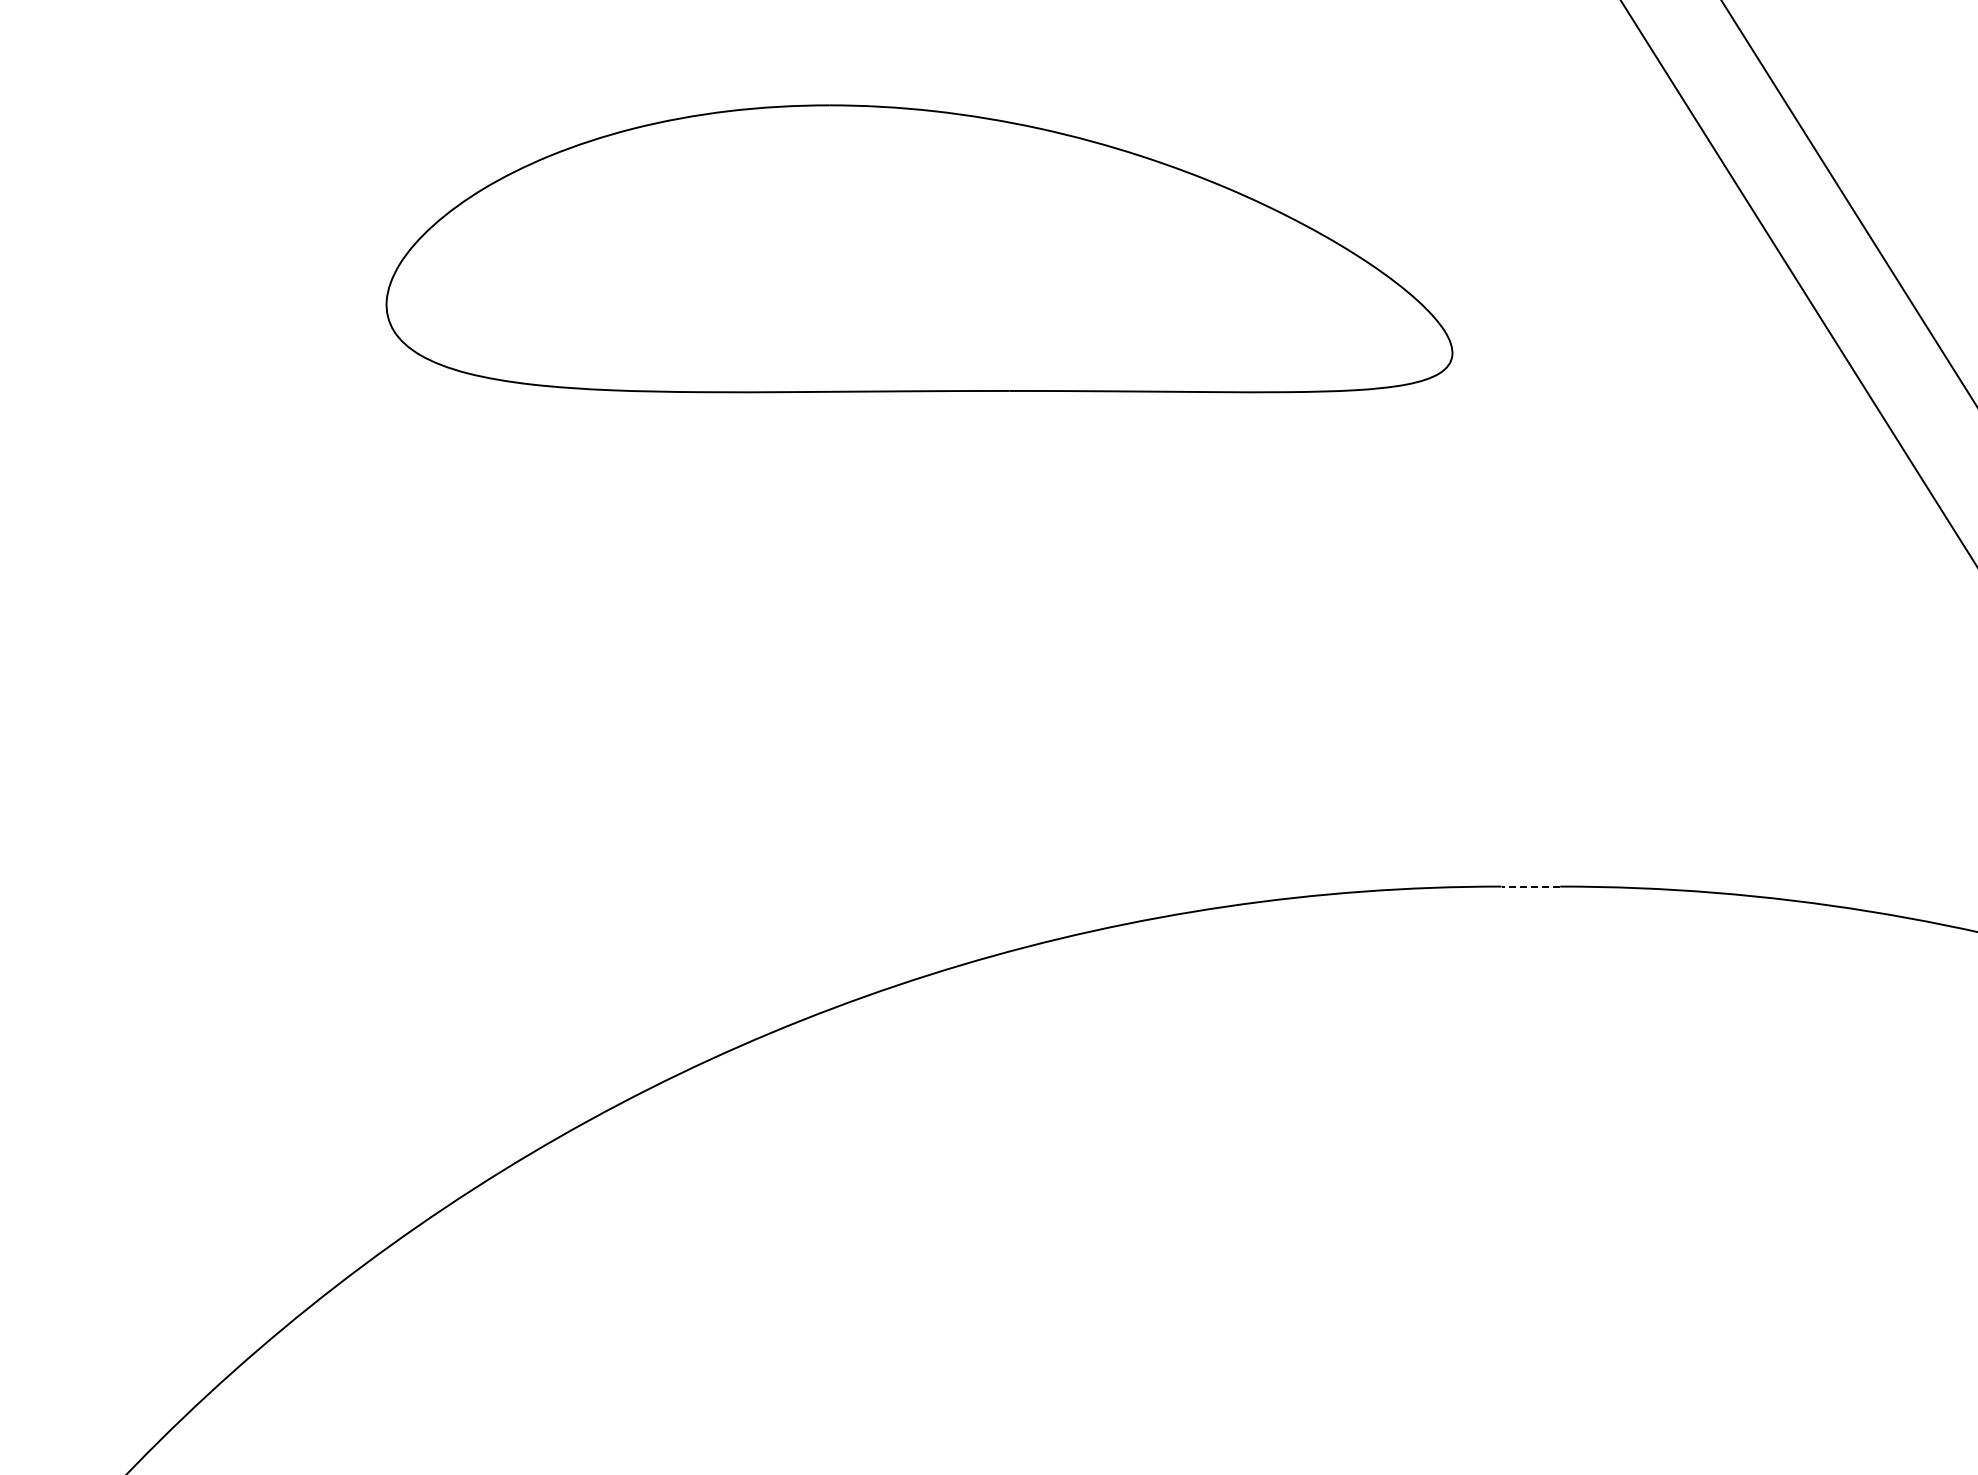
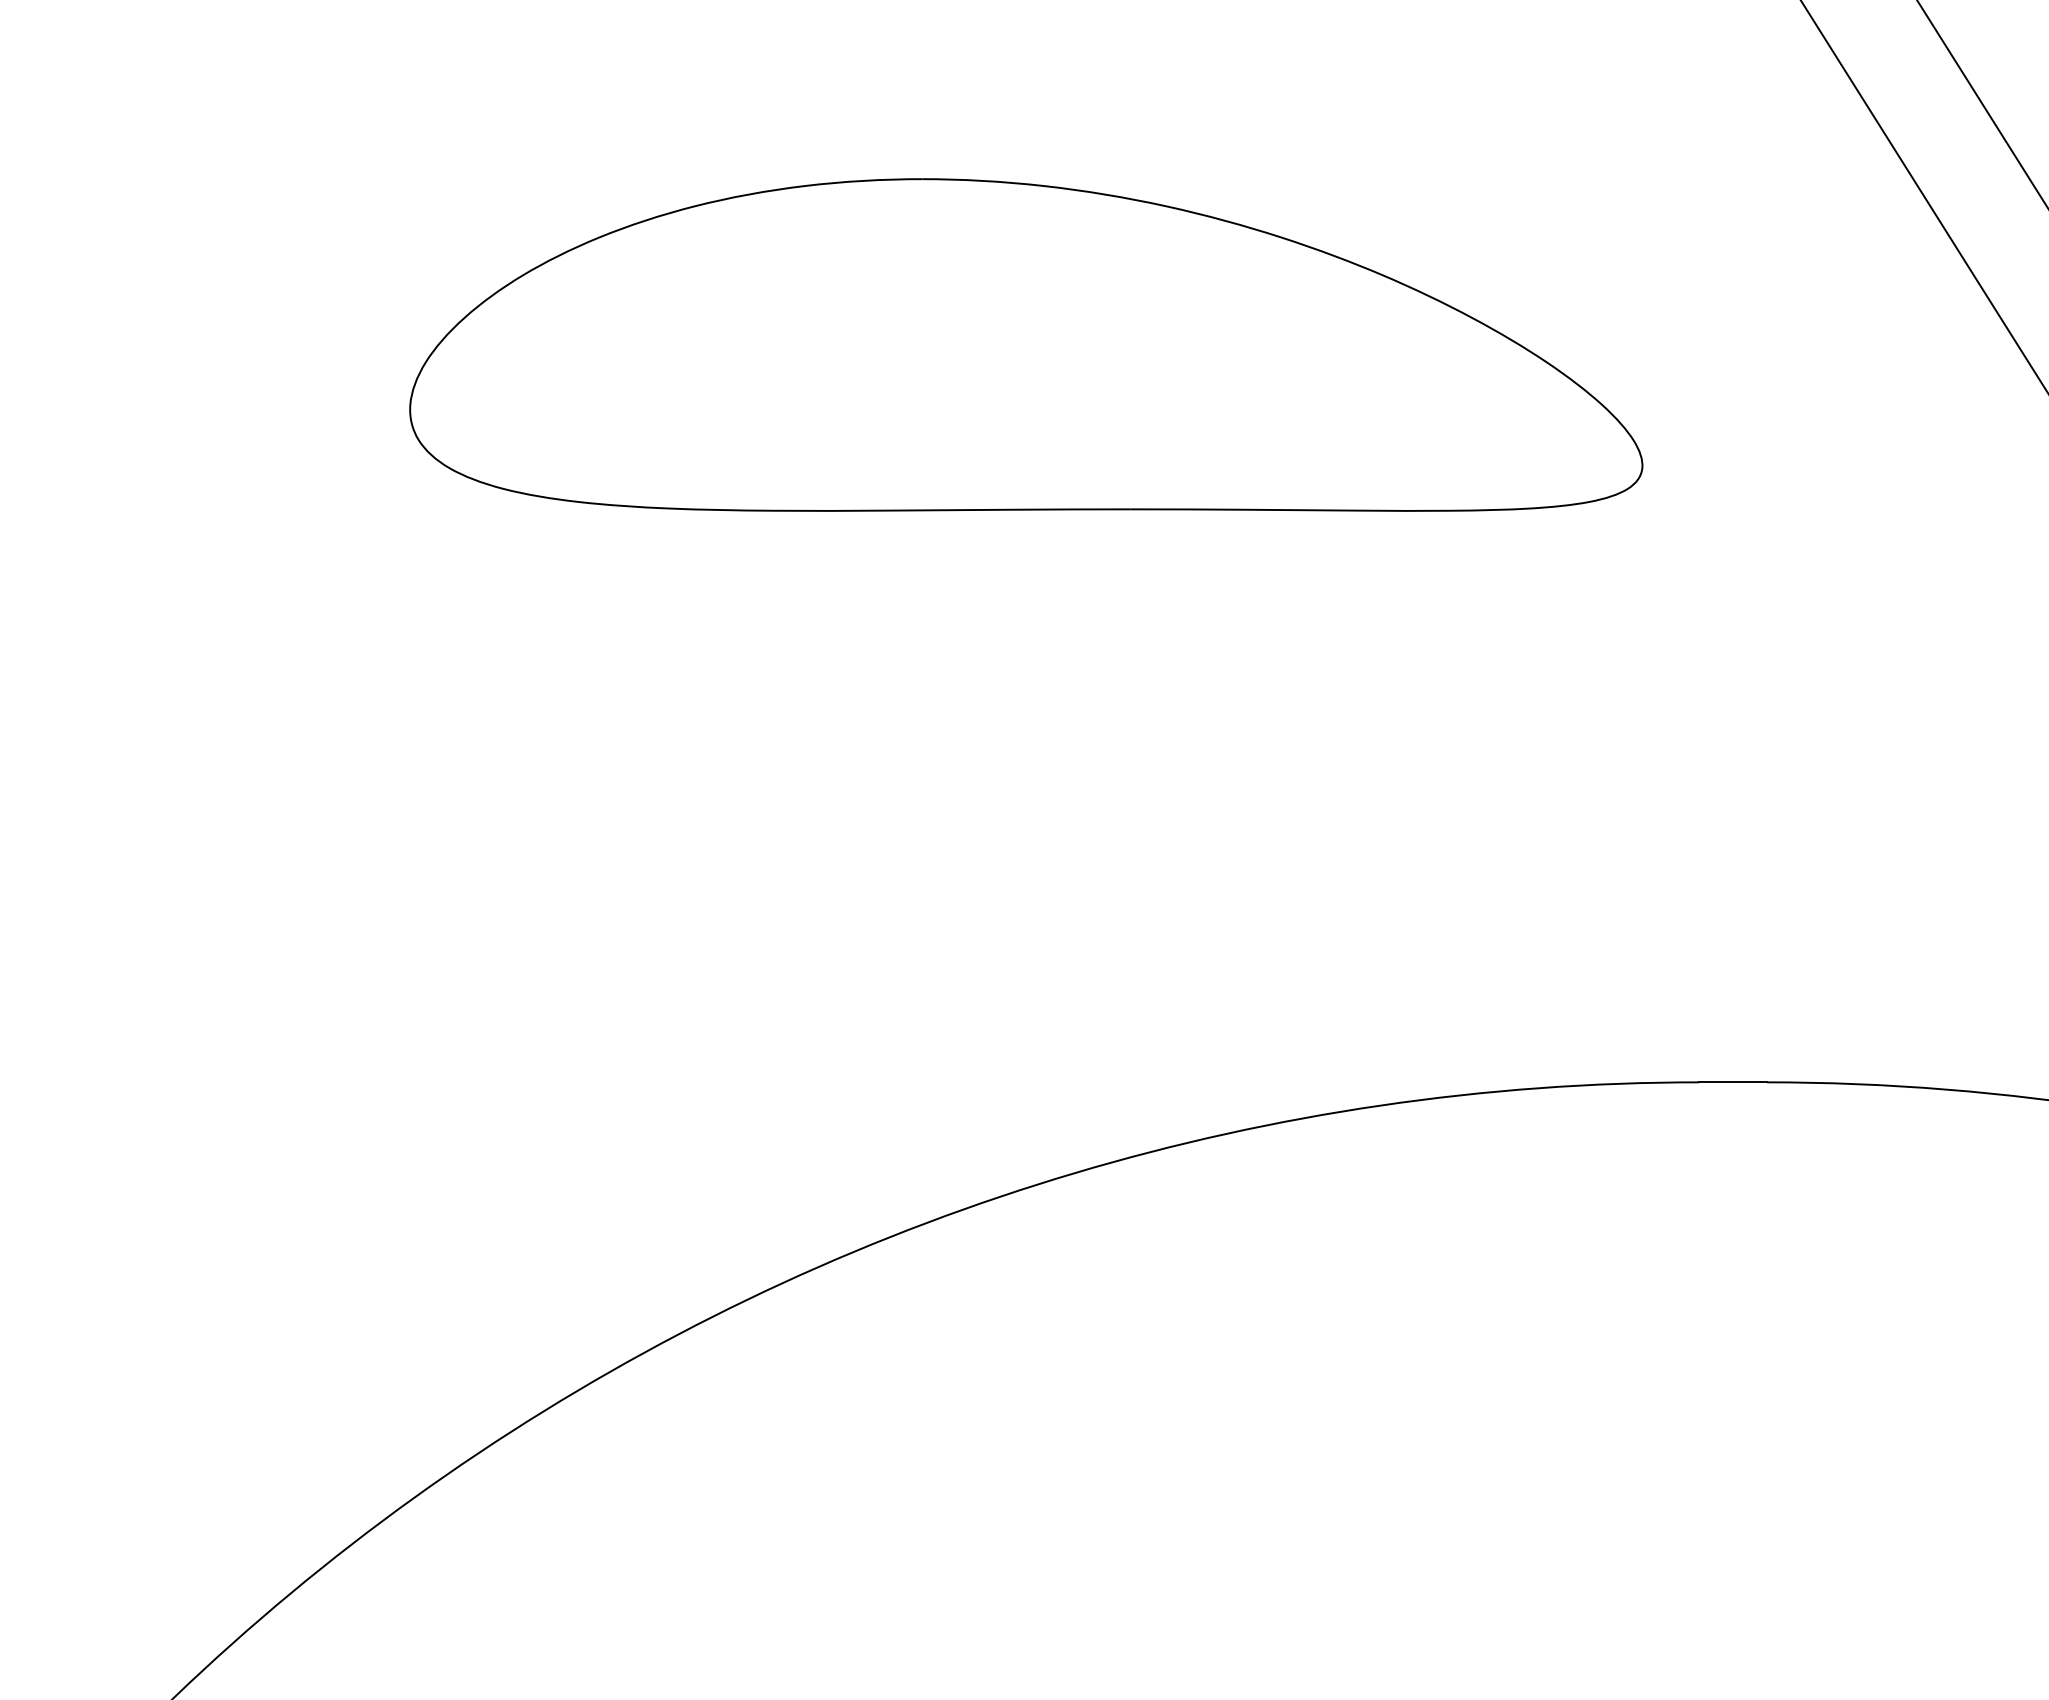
line: (1530, 886) -> (1732, 1082), dashed -> solid

